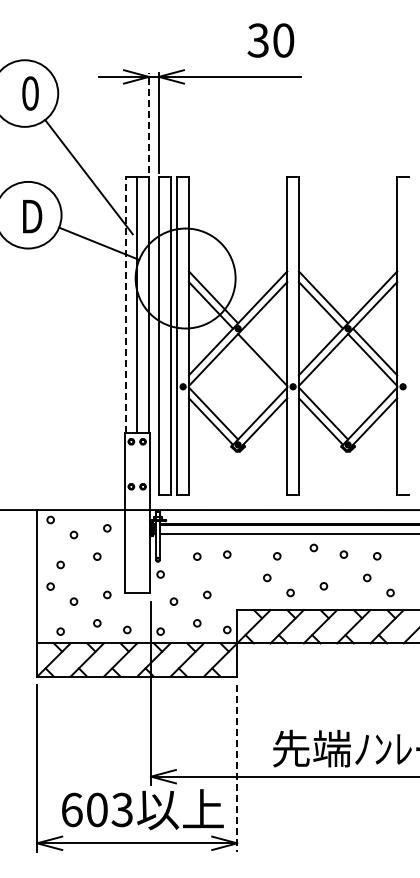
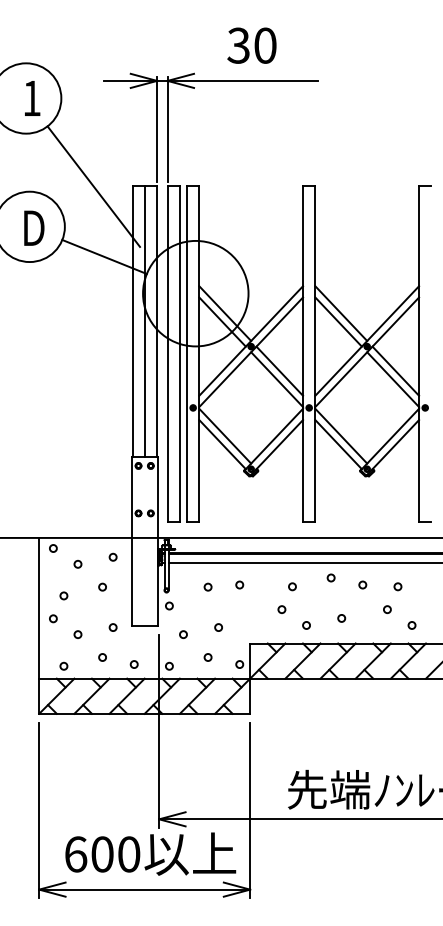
text: (270, 40) -> (251, 45), moved
text: (30, 93) -> (32, 98), 0 -> 1
line: (148, 122) -> (156, 129), dashed -> solid
line: (125, 304) -> (132, 321), dashed -> solid
line: (265, 351) -> (280, 370), added
line: (237, 768) -> (250, 810), dashed -> solid
text: (121, 809) -> (128, 853), 603 -> 600

